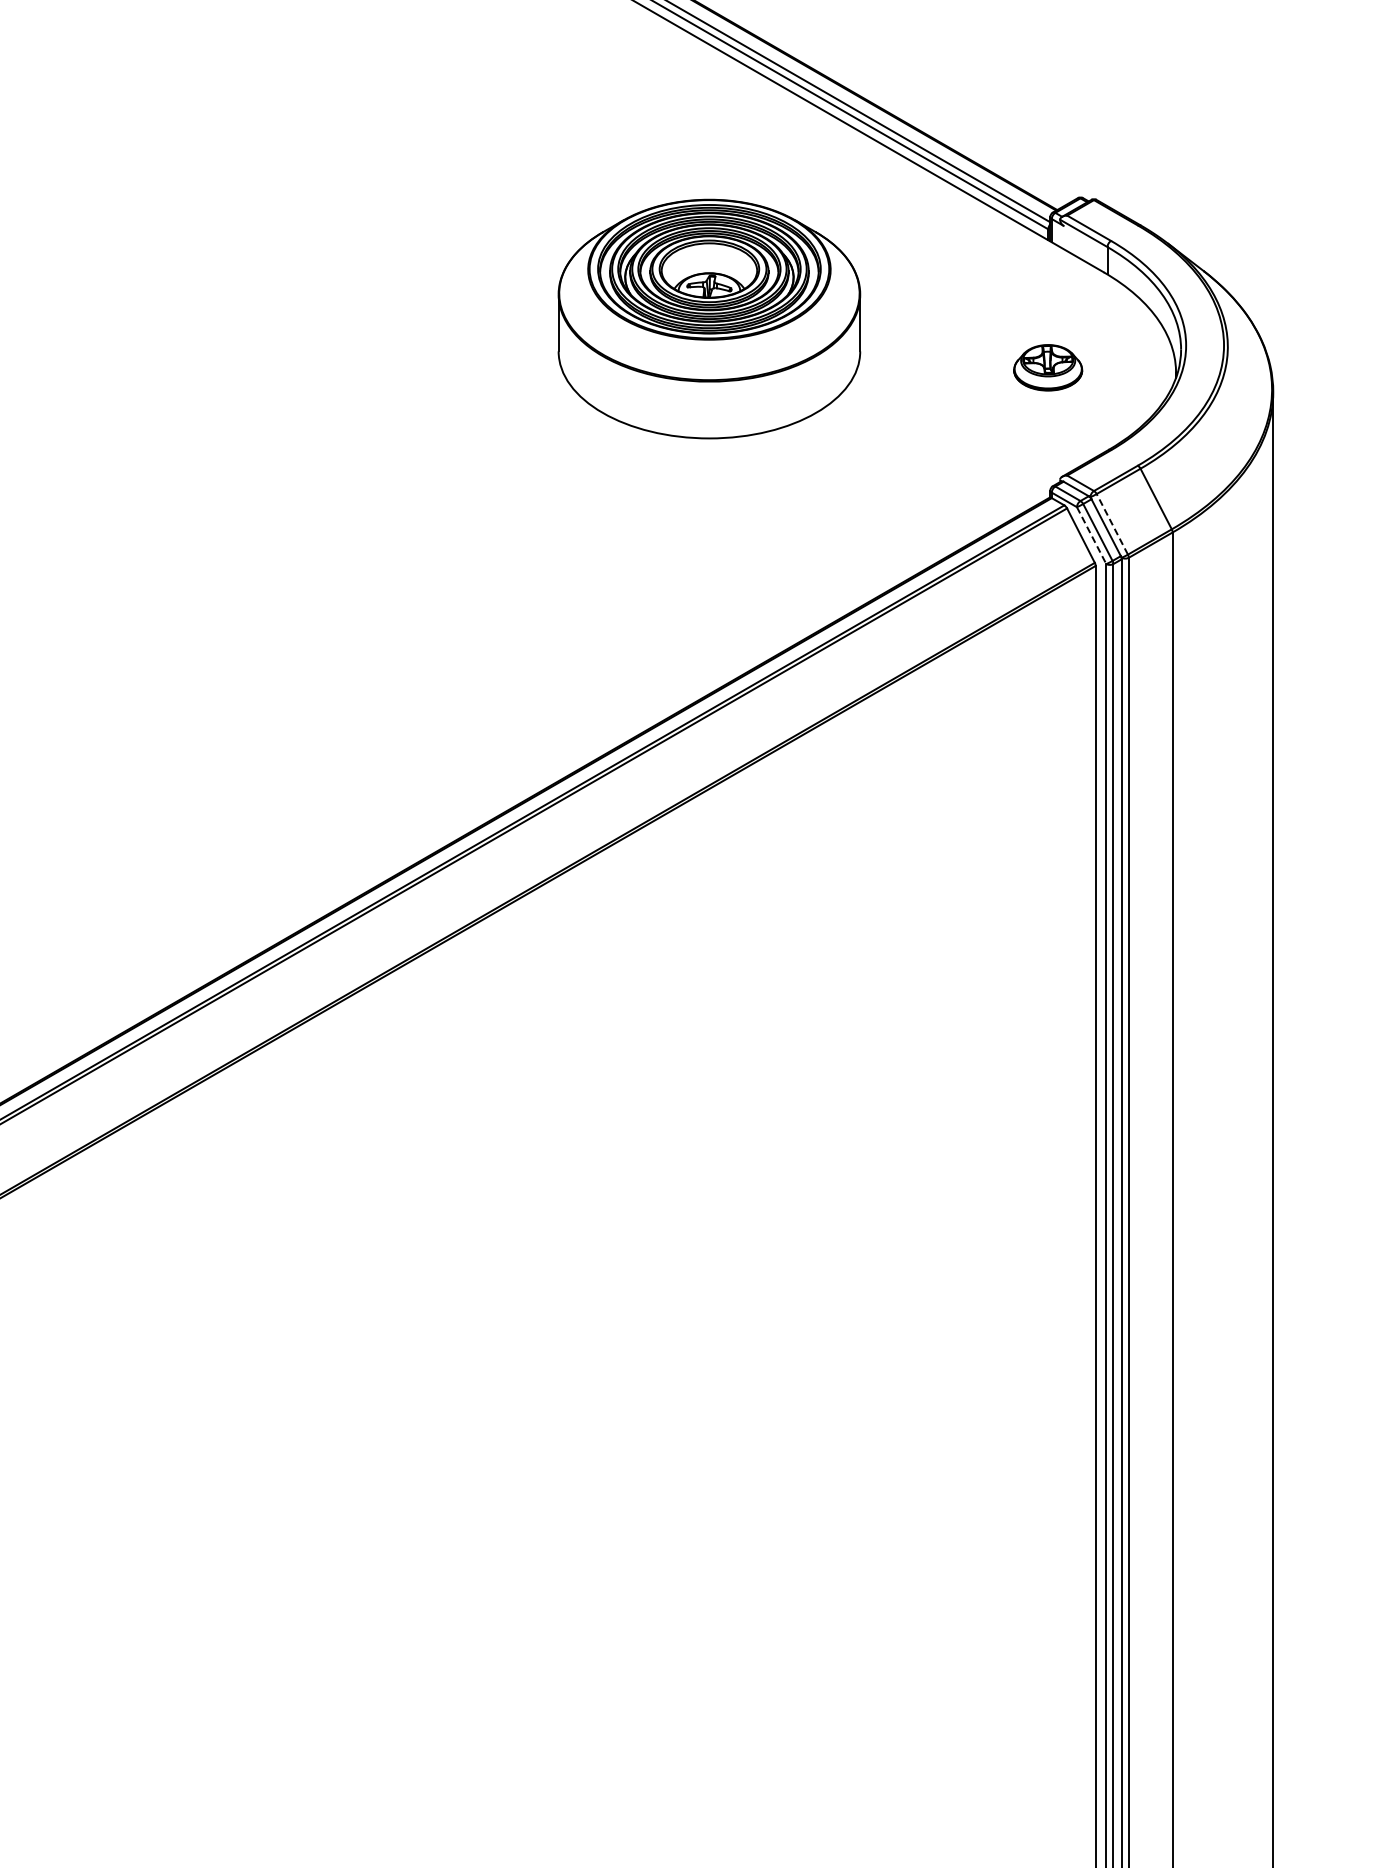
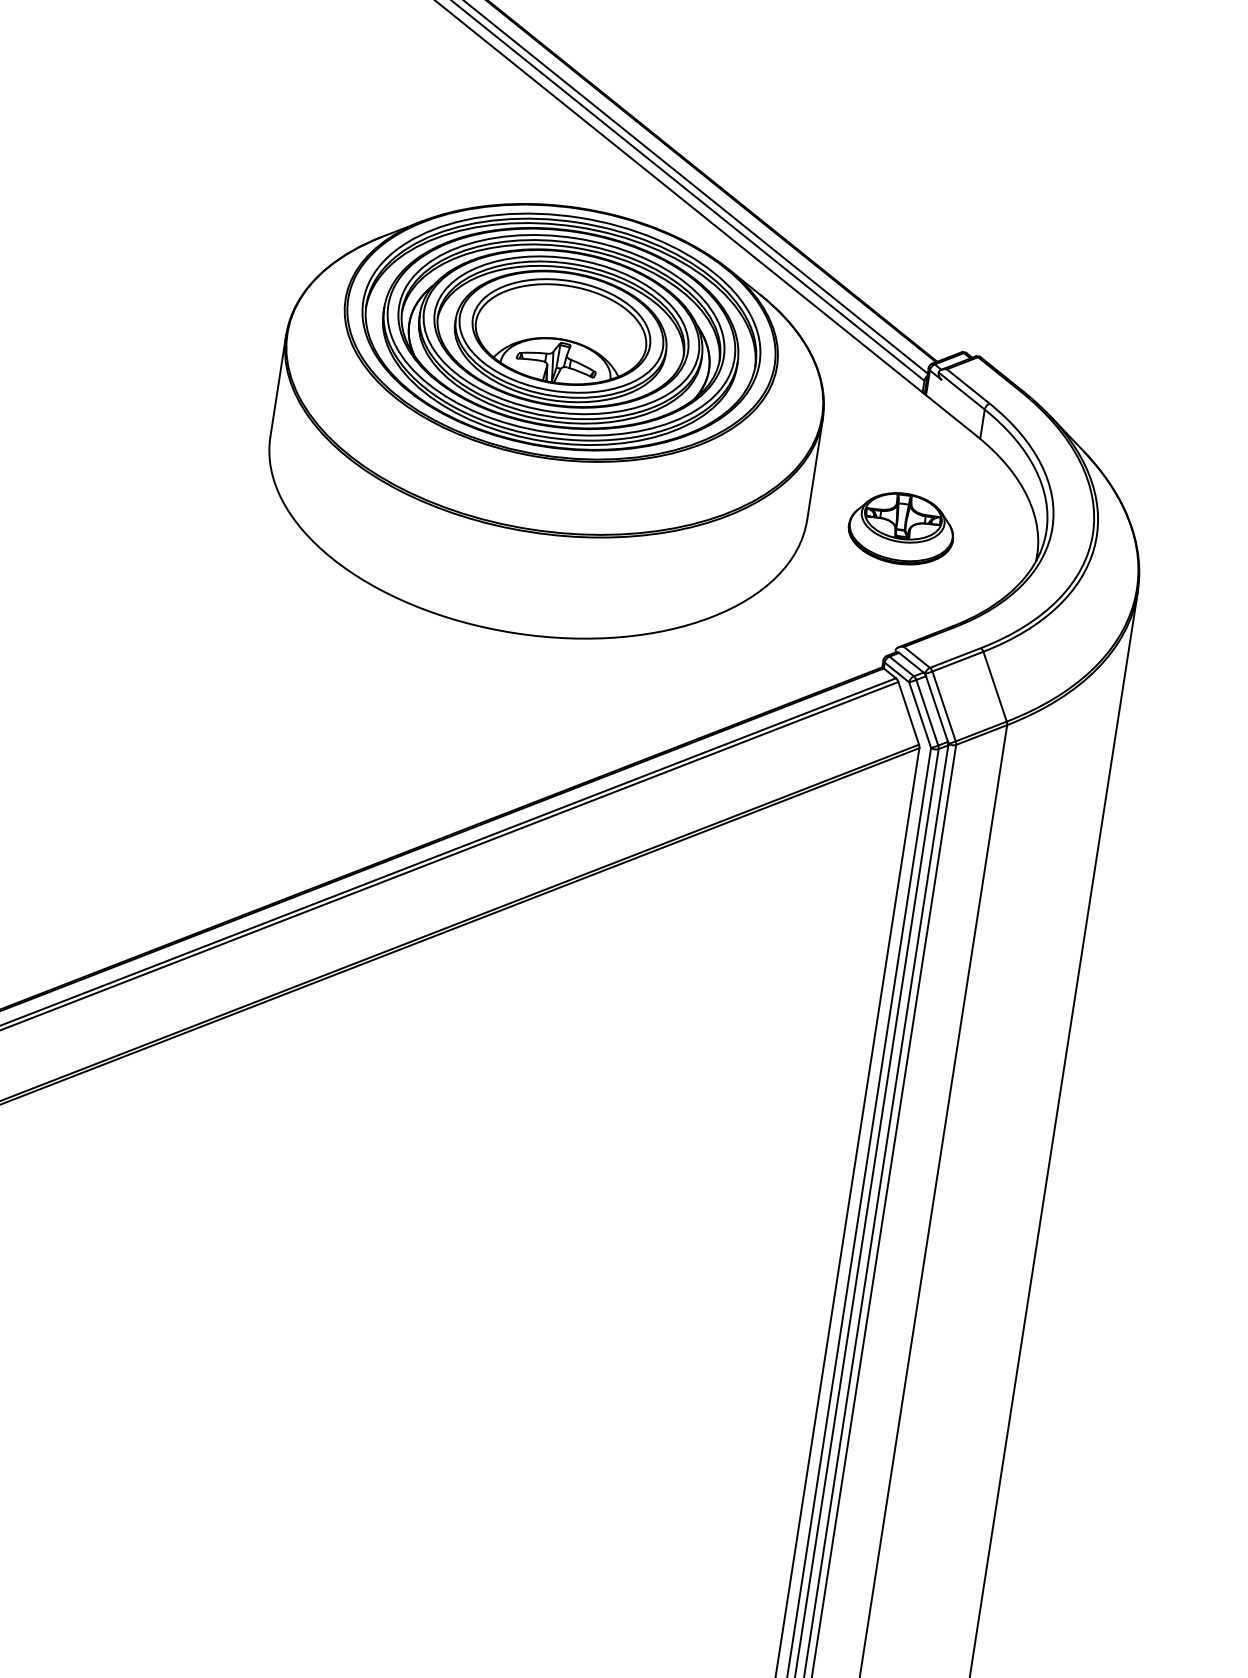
part: (709, 318) -> (547, 420), size x1.67
part: (1047, 367) -> (900, 528), size x1.43
line: (1112, 523) -> (944, 705), dashed -> solid
line: (1091, 536) -> (919, 716), dashed -> solid

